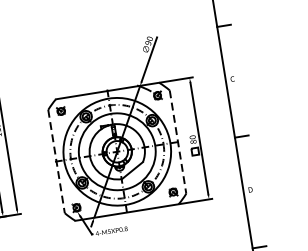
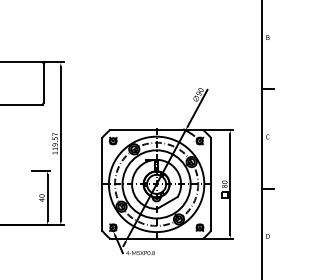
line: (178, 142) -> (211, 184), dashed -> solid
line: (57, 161) -> (102, 184), dashed -> solid

